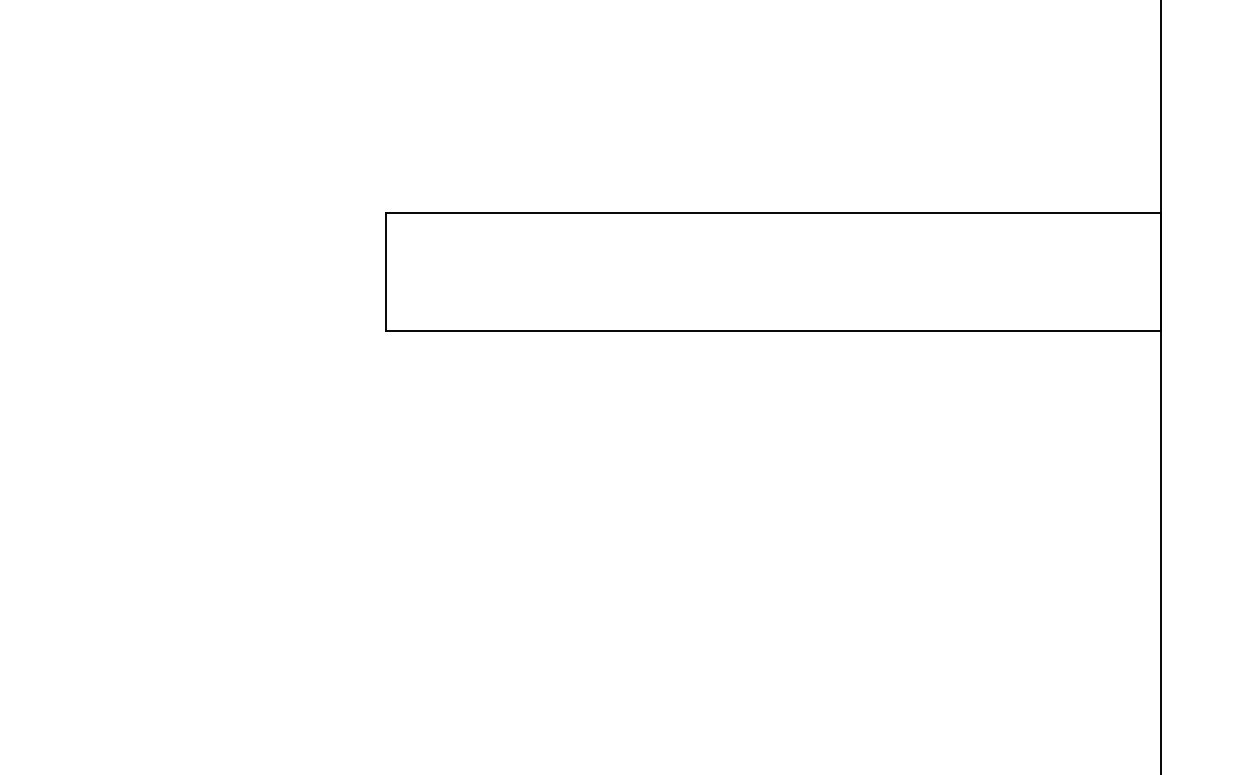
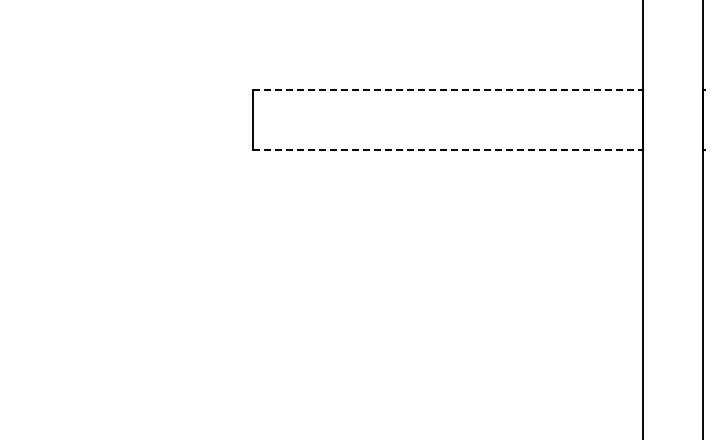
line: (772, 212) -> (447, 90), solid -> dashed
line: (772, 332) -> (447, 150), solid -> dashed

